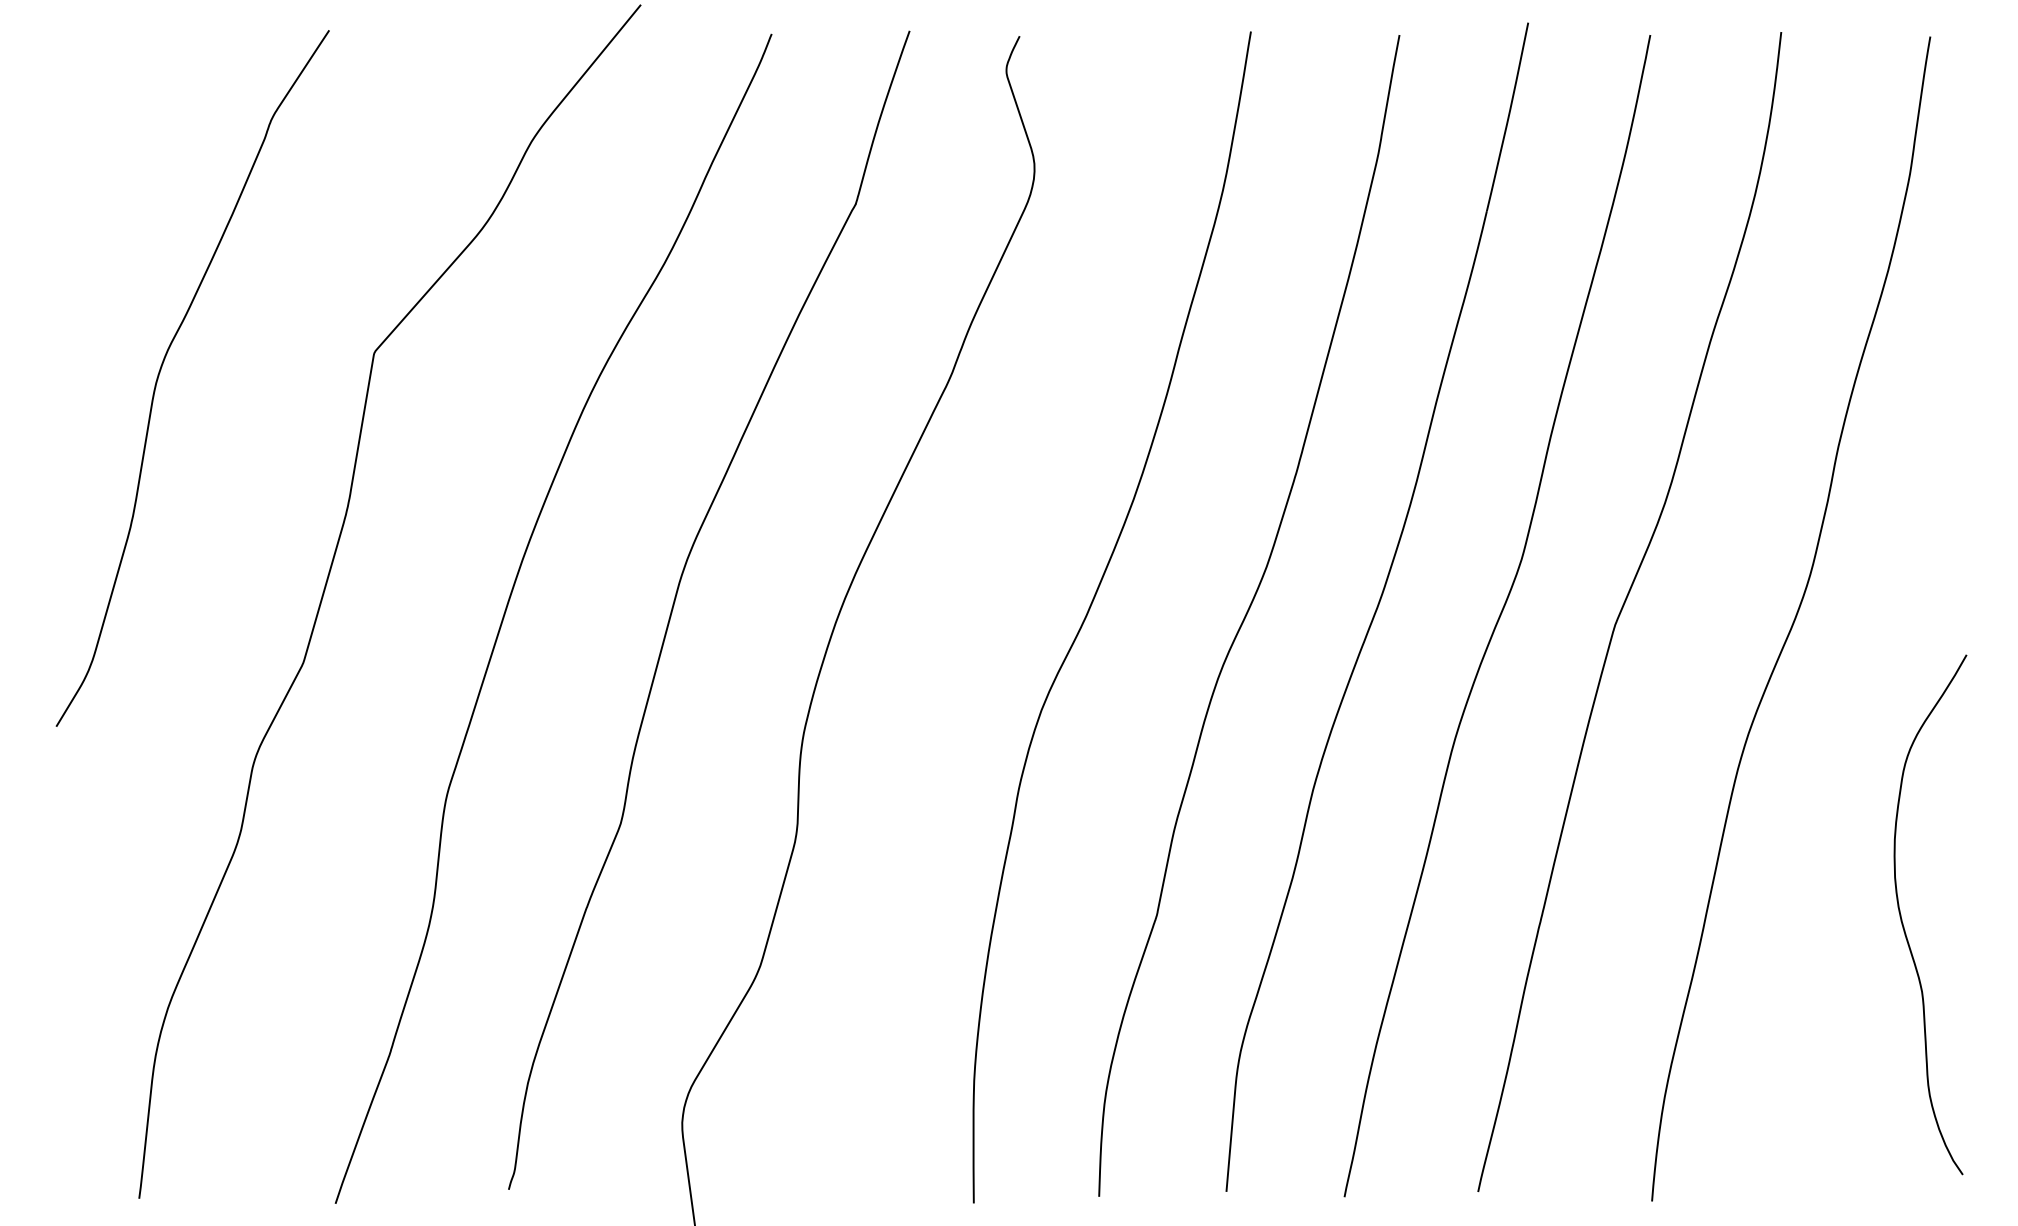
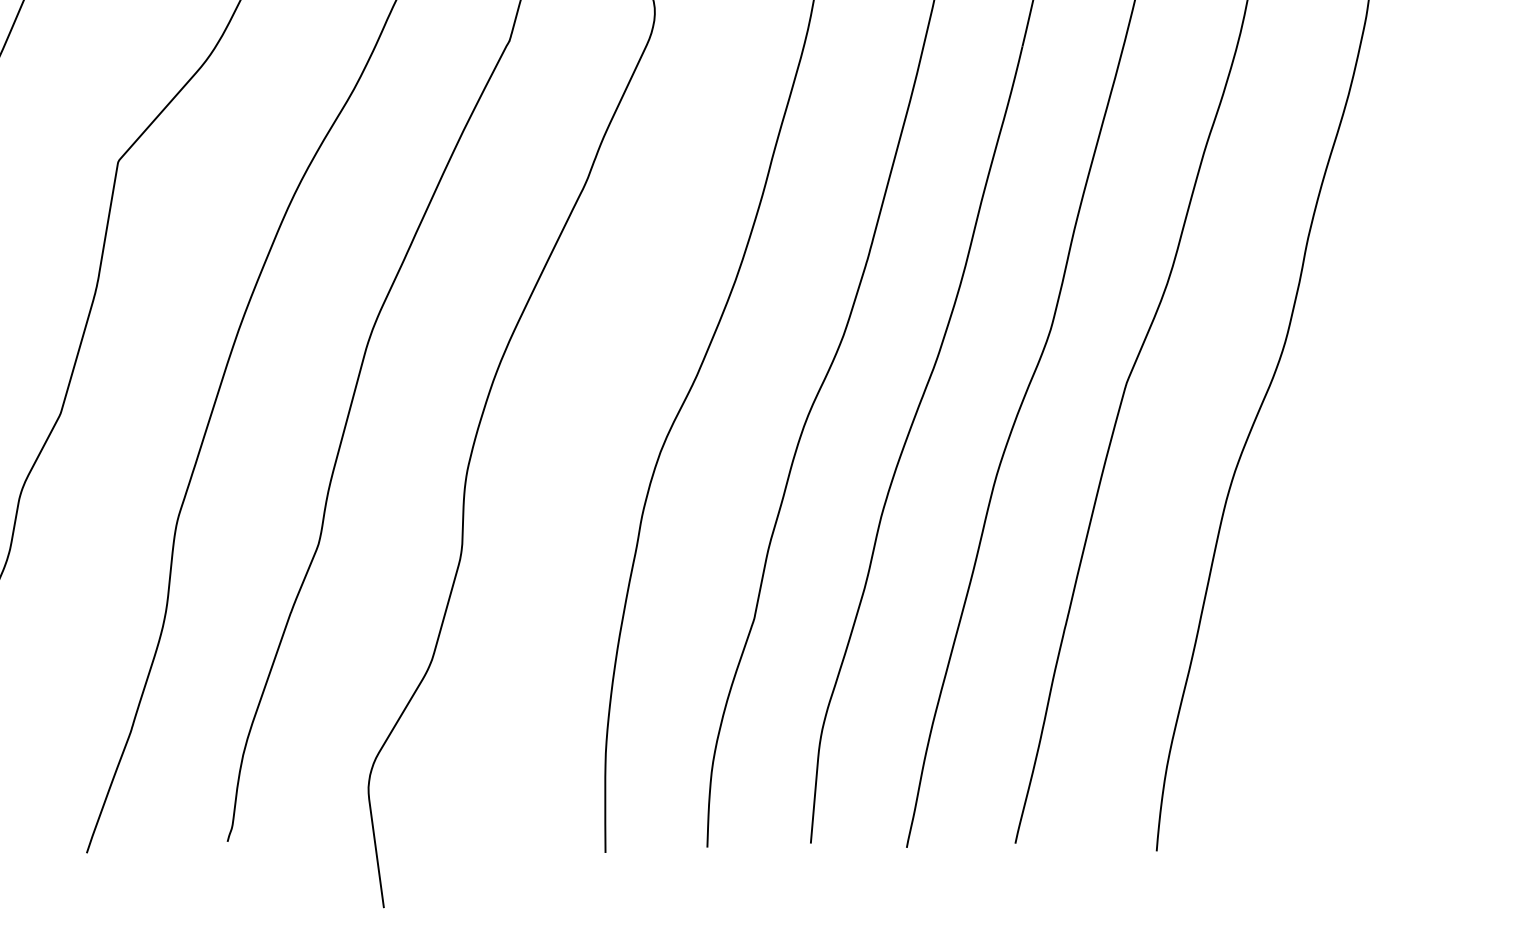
curve: (1902, 919) -> (1360, 622), removed

